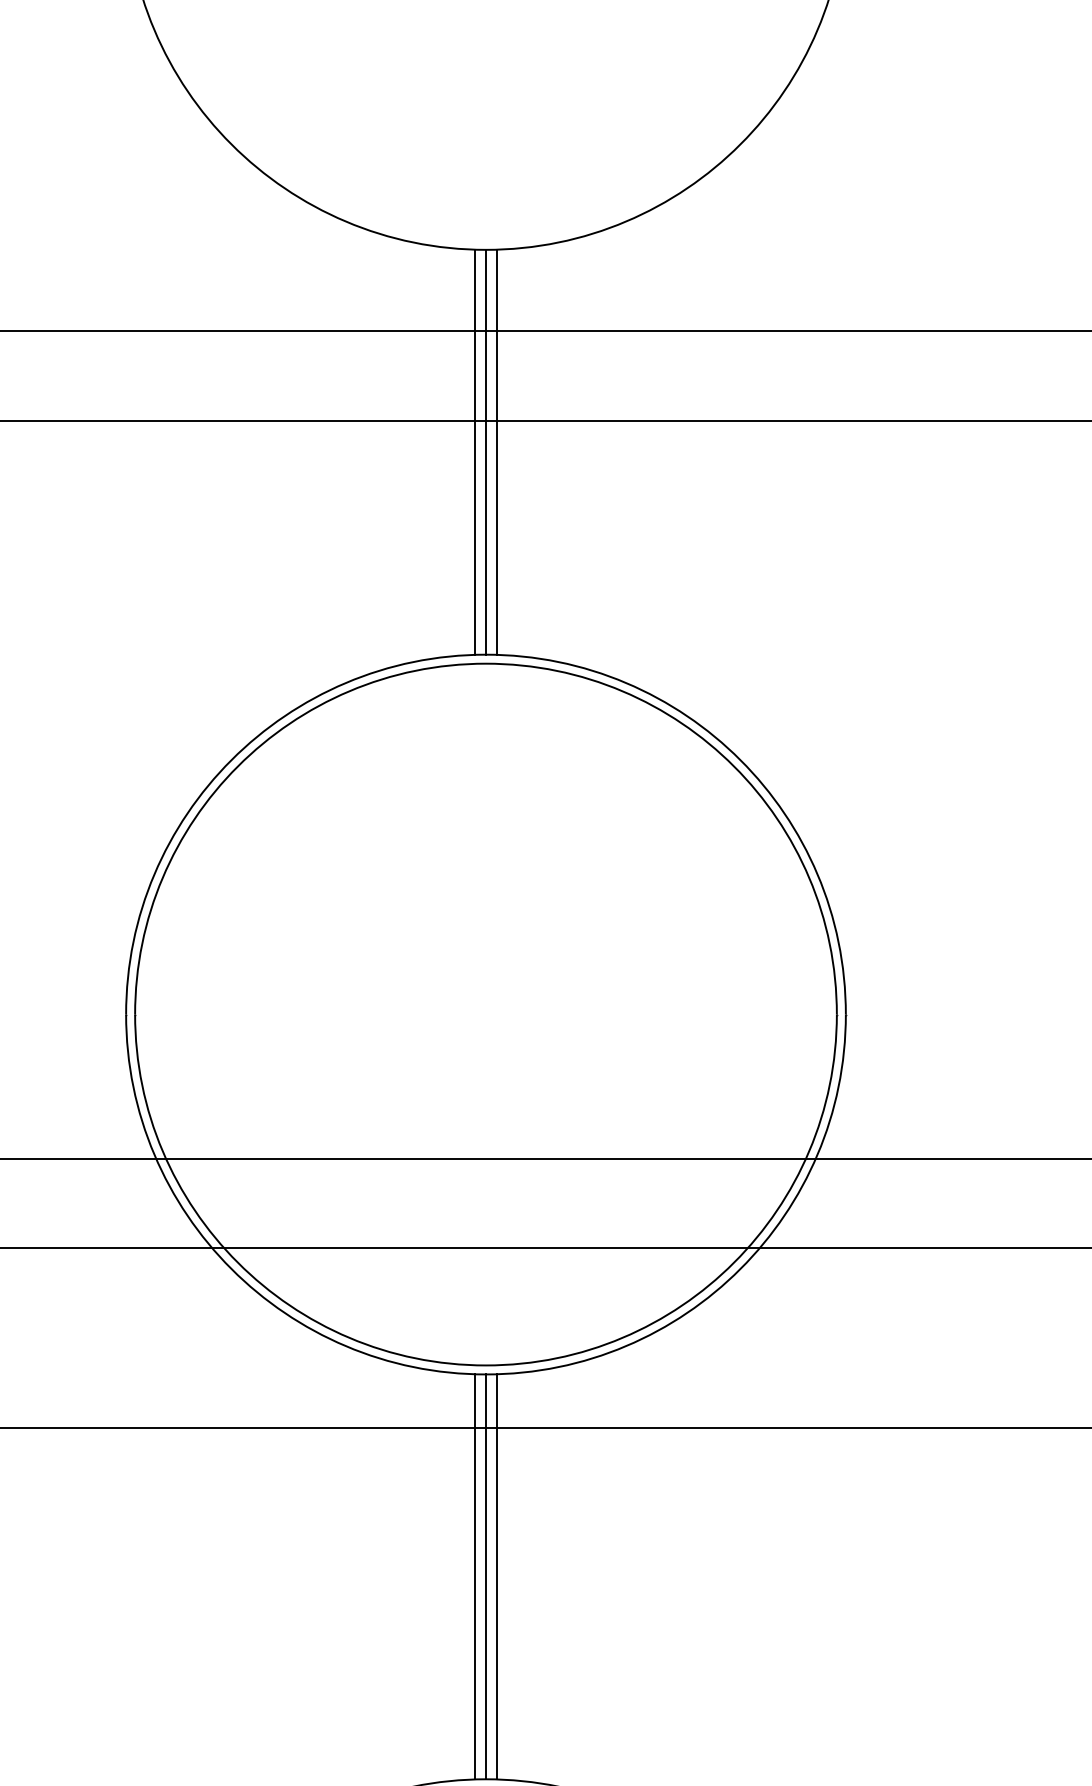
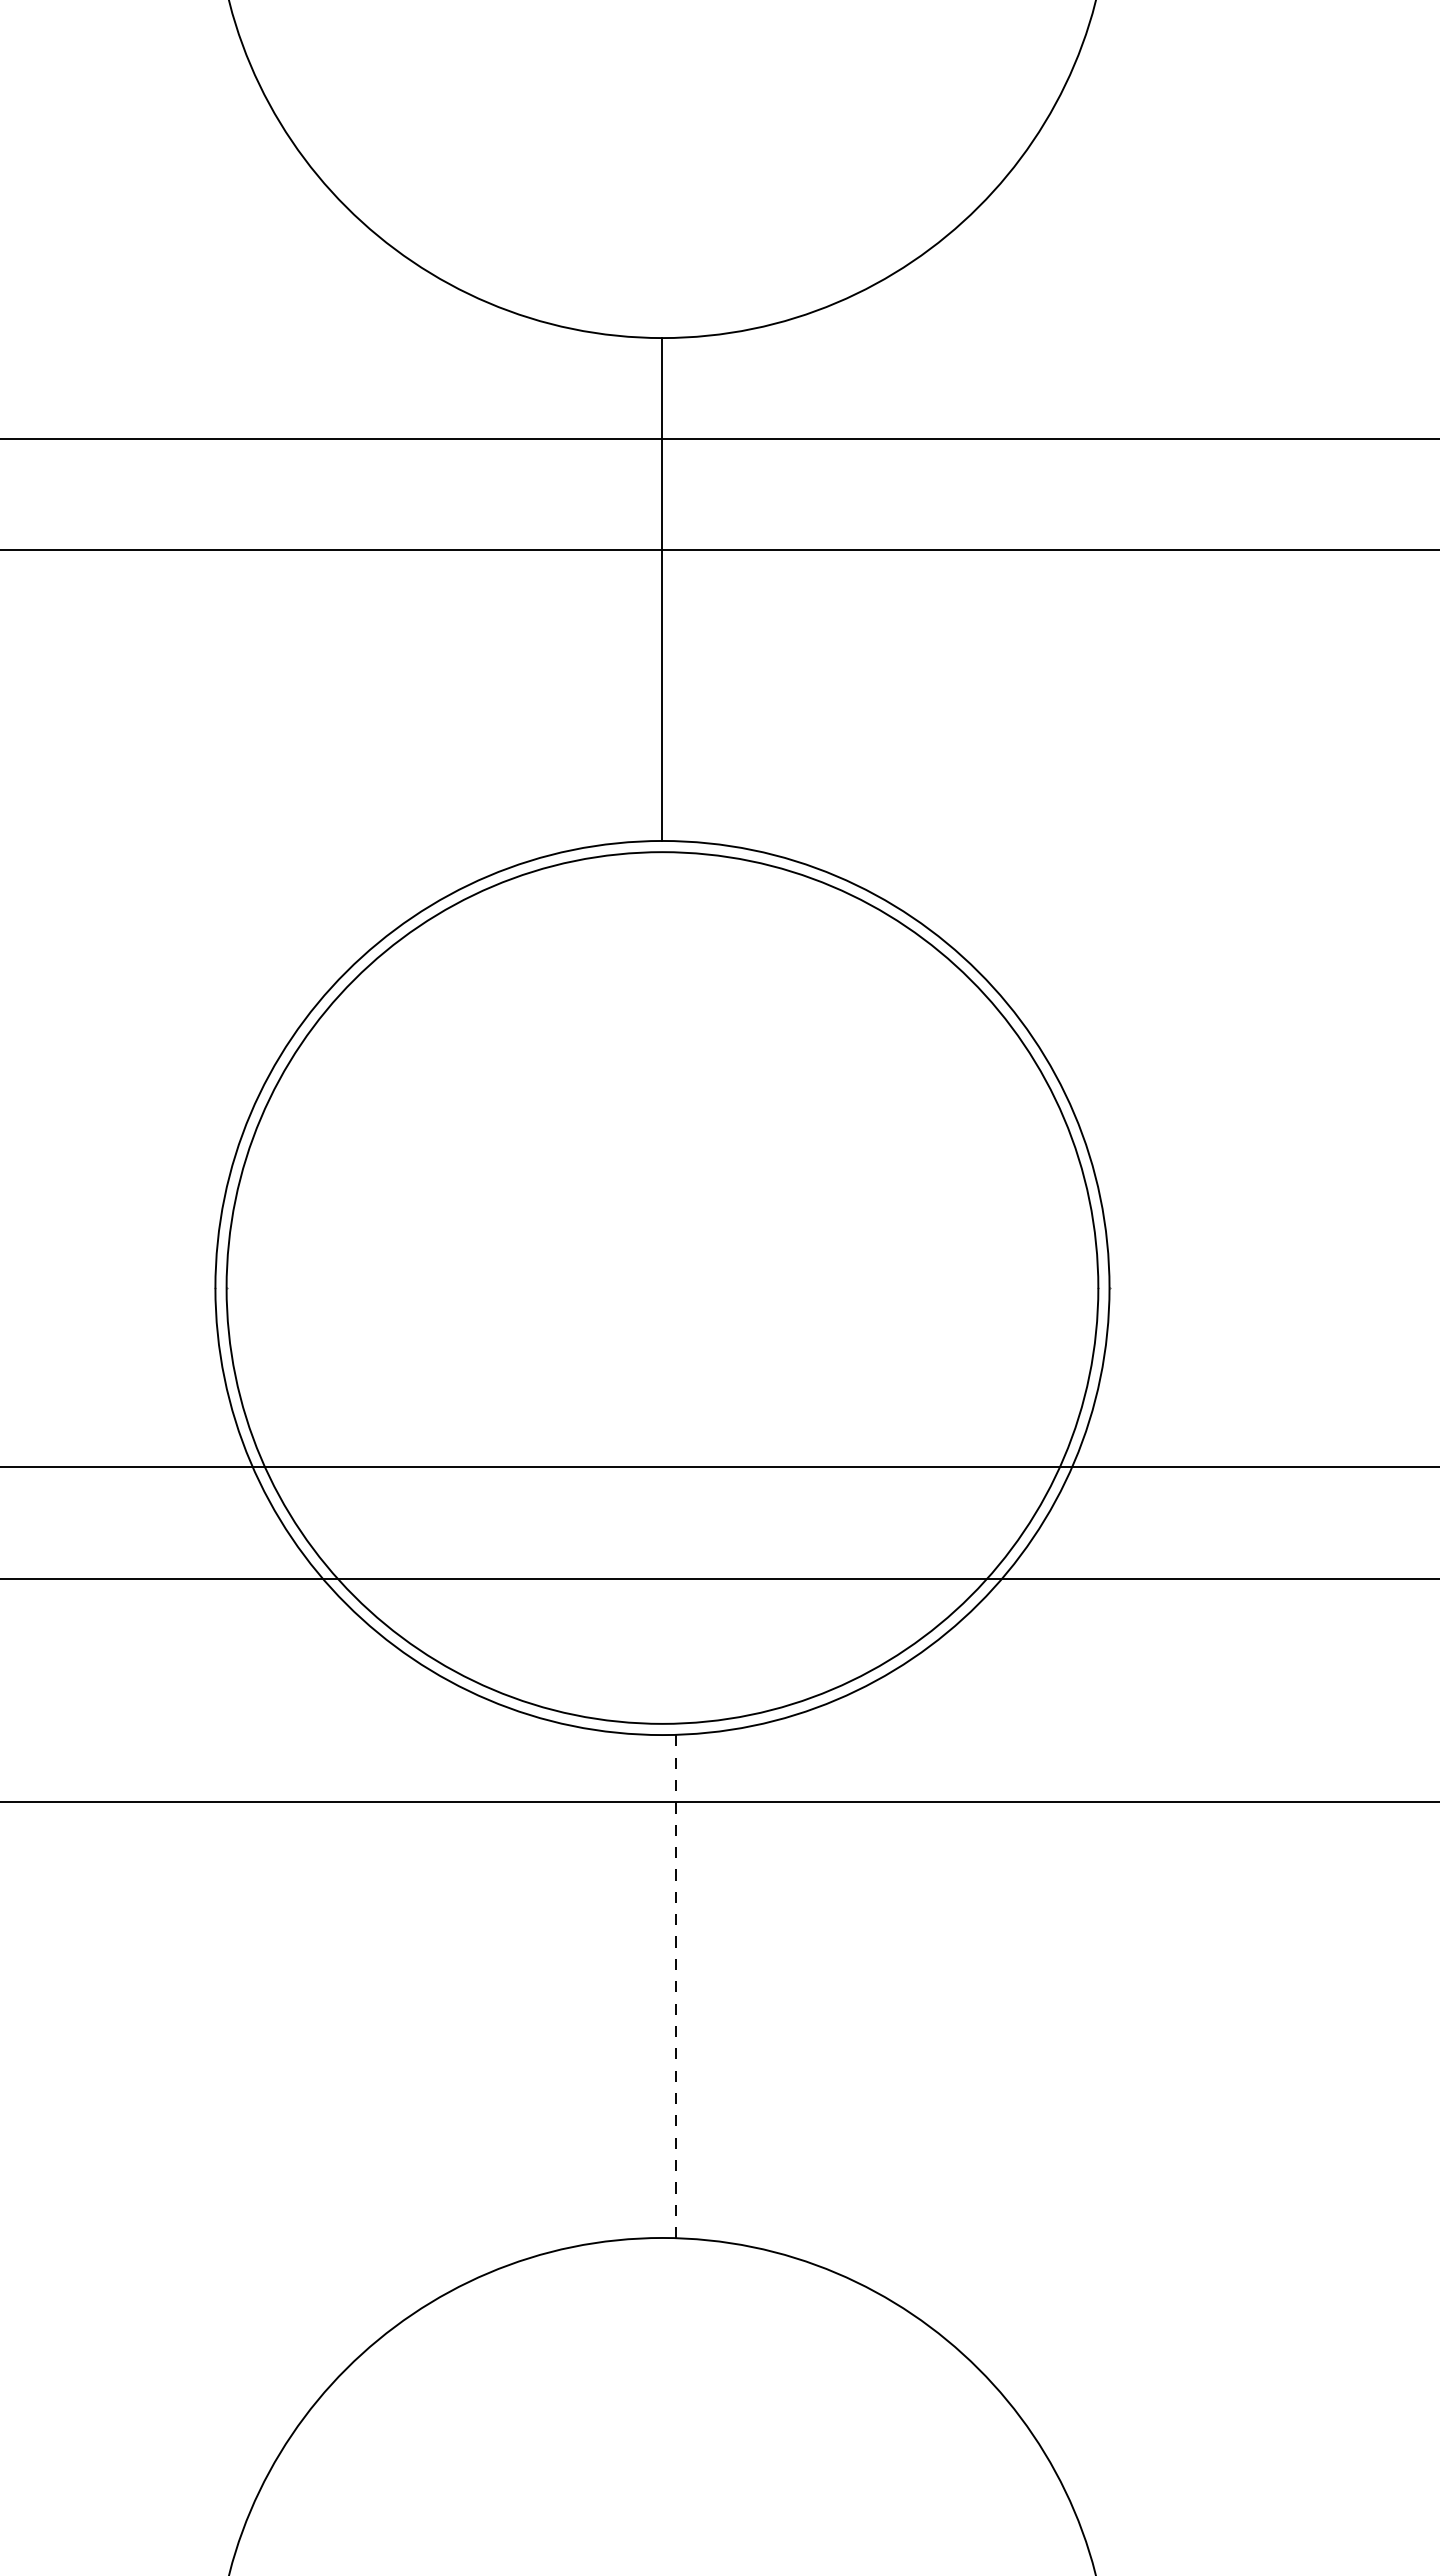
line: (474, 452) -> (648, 589), removed
line: (497, 452) -> (676, 589), removed
line: (474, 1576) -> (648, 1986), removed
line: (486, 1576) -> (662, 1986), removed
line: (497, 1576) -> (676, 1986), solid -> dashed

